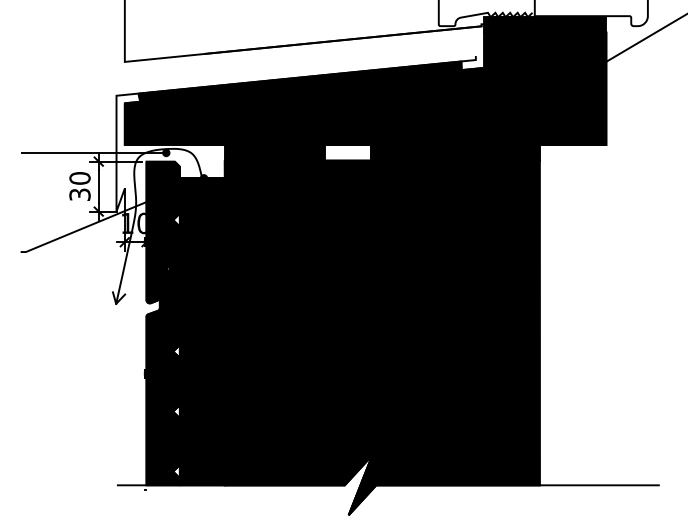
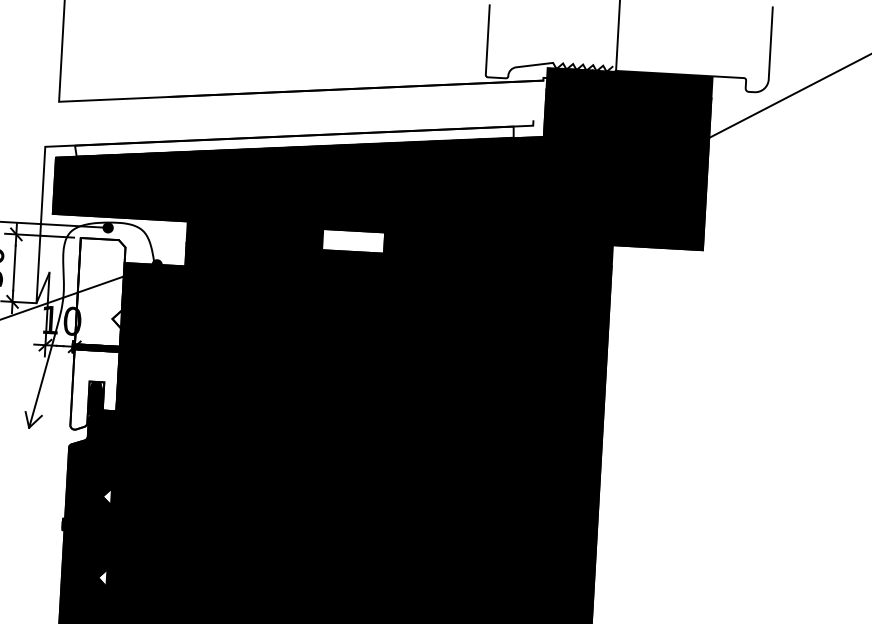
fill: (299, 81) -> (293, 141), removed
fill: (162, 232) -> (97, 334), removed

